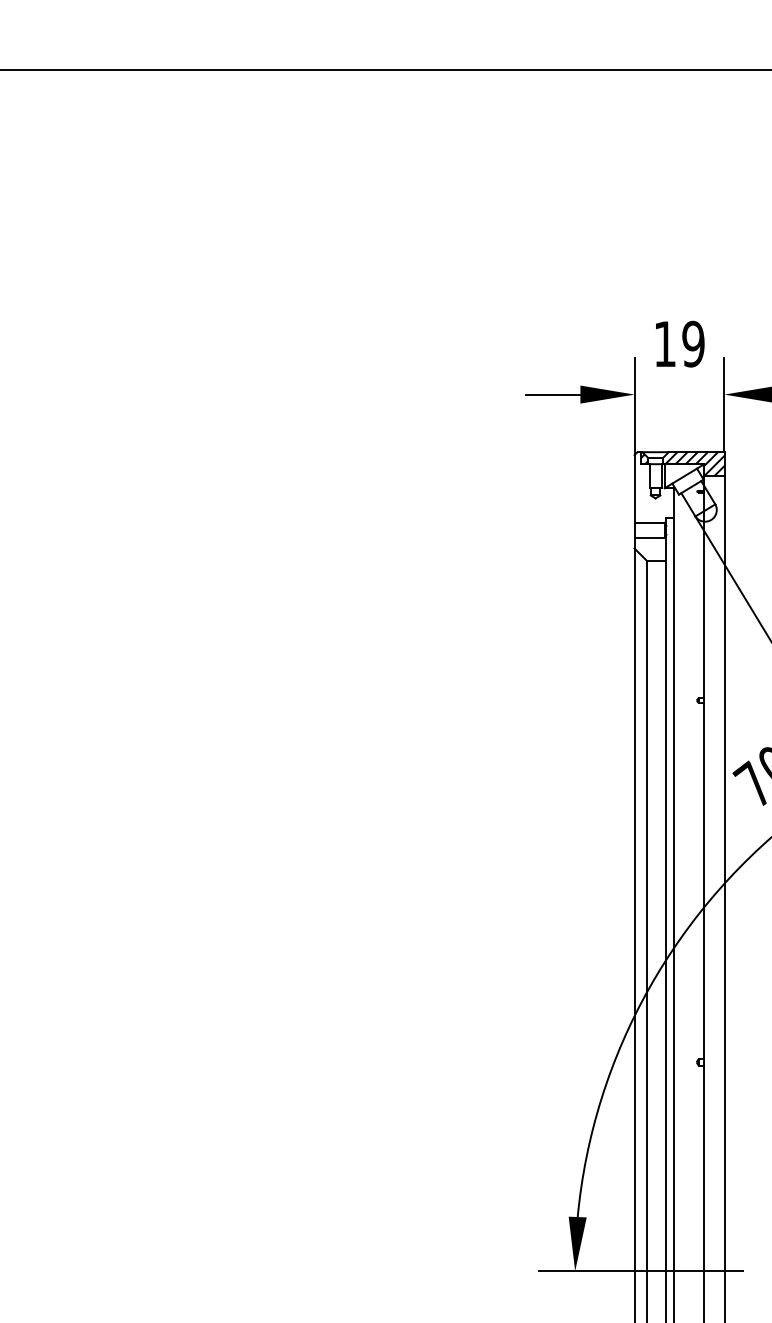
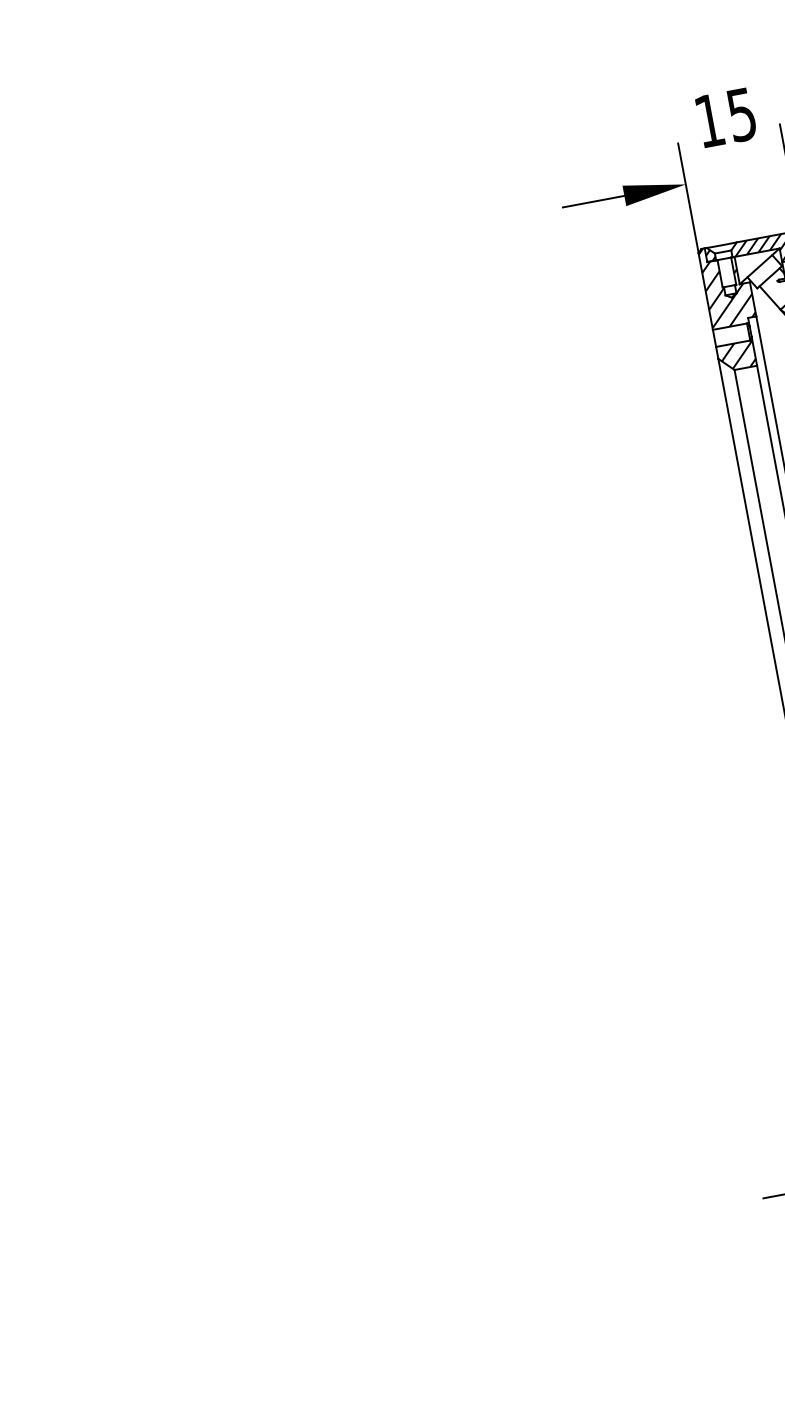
text: (693, 343) -> (741, 114), 19 -> 15
hatch: (653, 487) -> (726, 285), added
hatch: (651, 548) -> (737, 355), added

